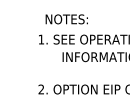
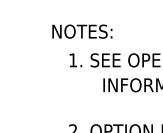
text: (66, 19) -> (81, 31), moved

